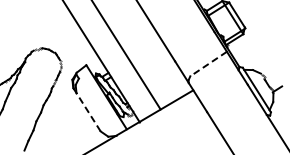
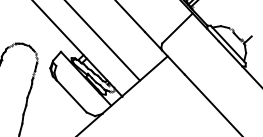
line: (208, 64) -> (177, 28), dashed -> solid
line: (88, 112) -> (71, 96), dashed -> solid

